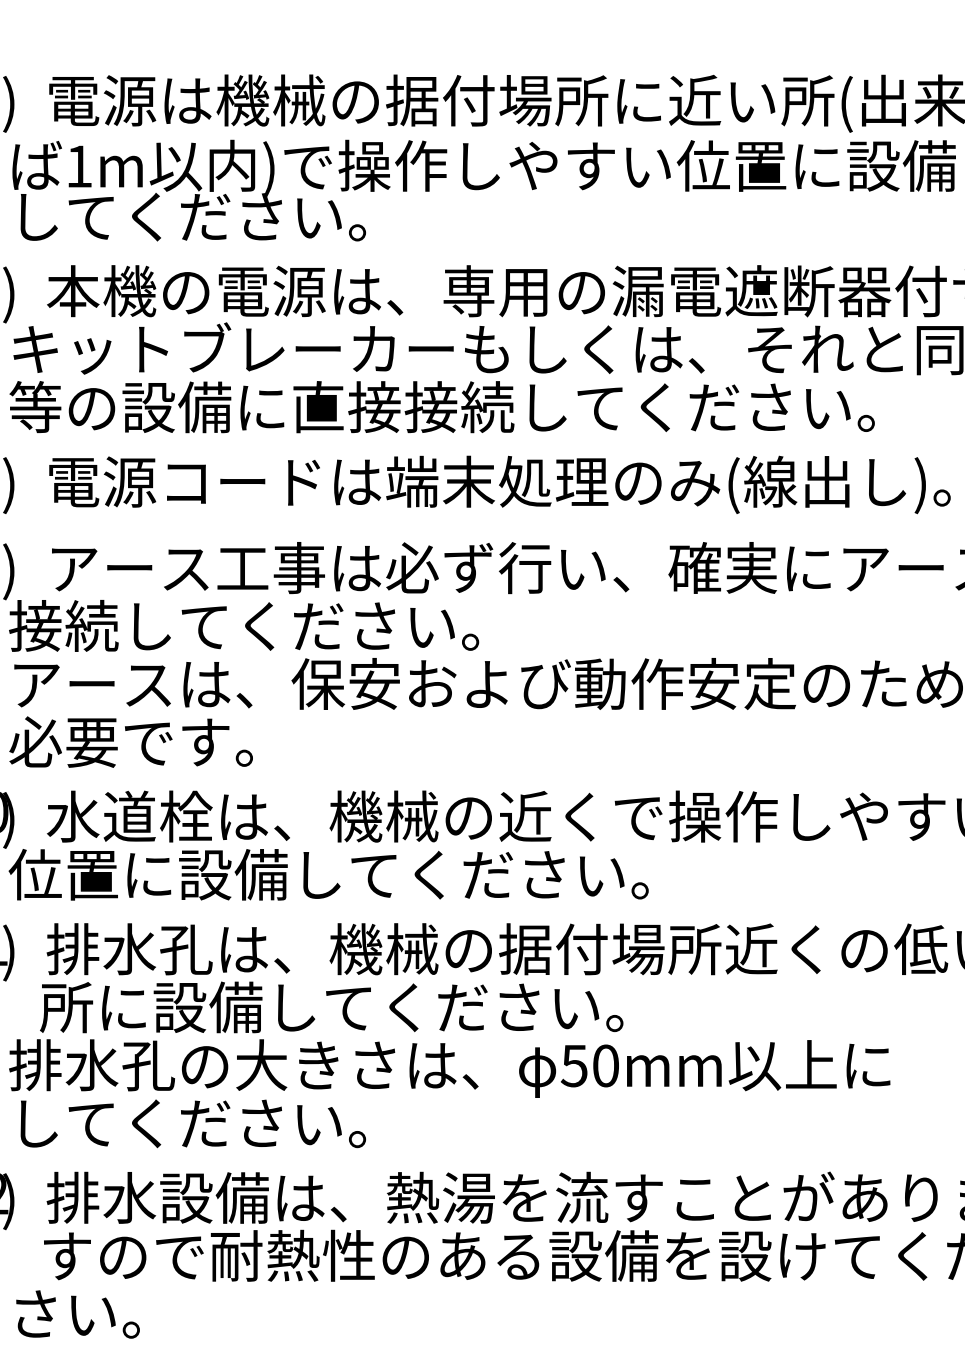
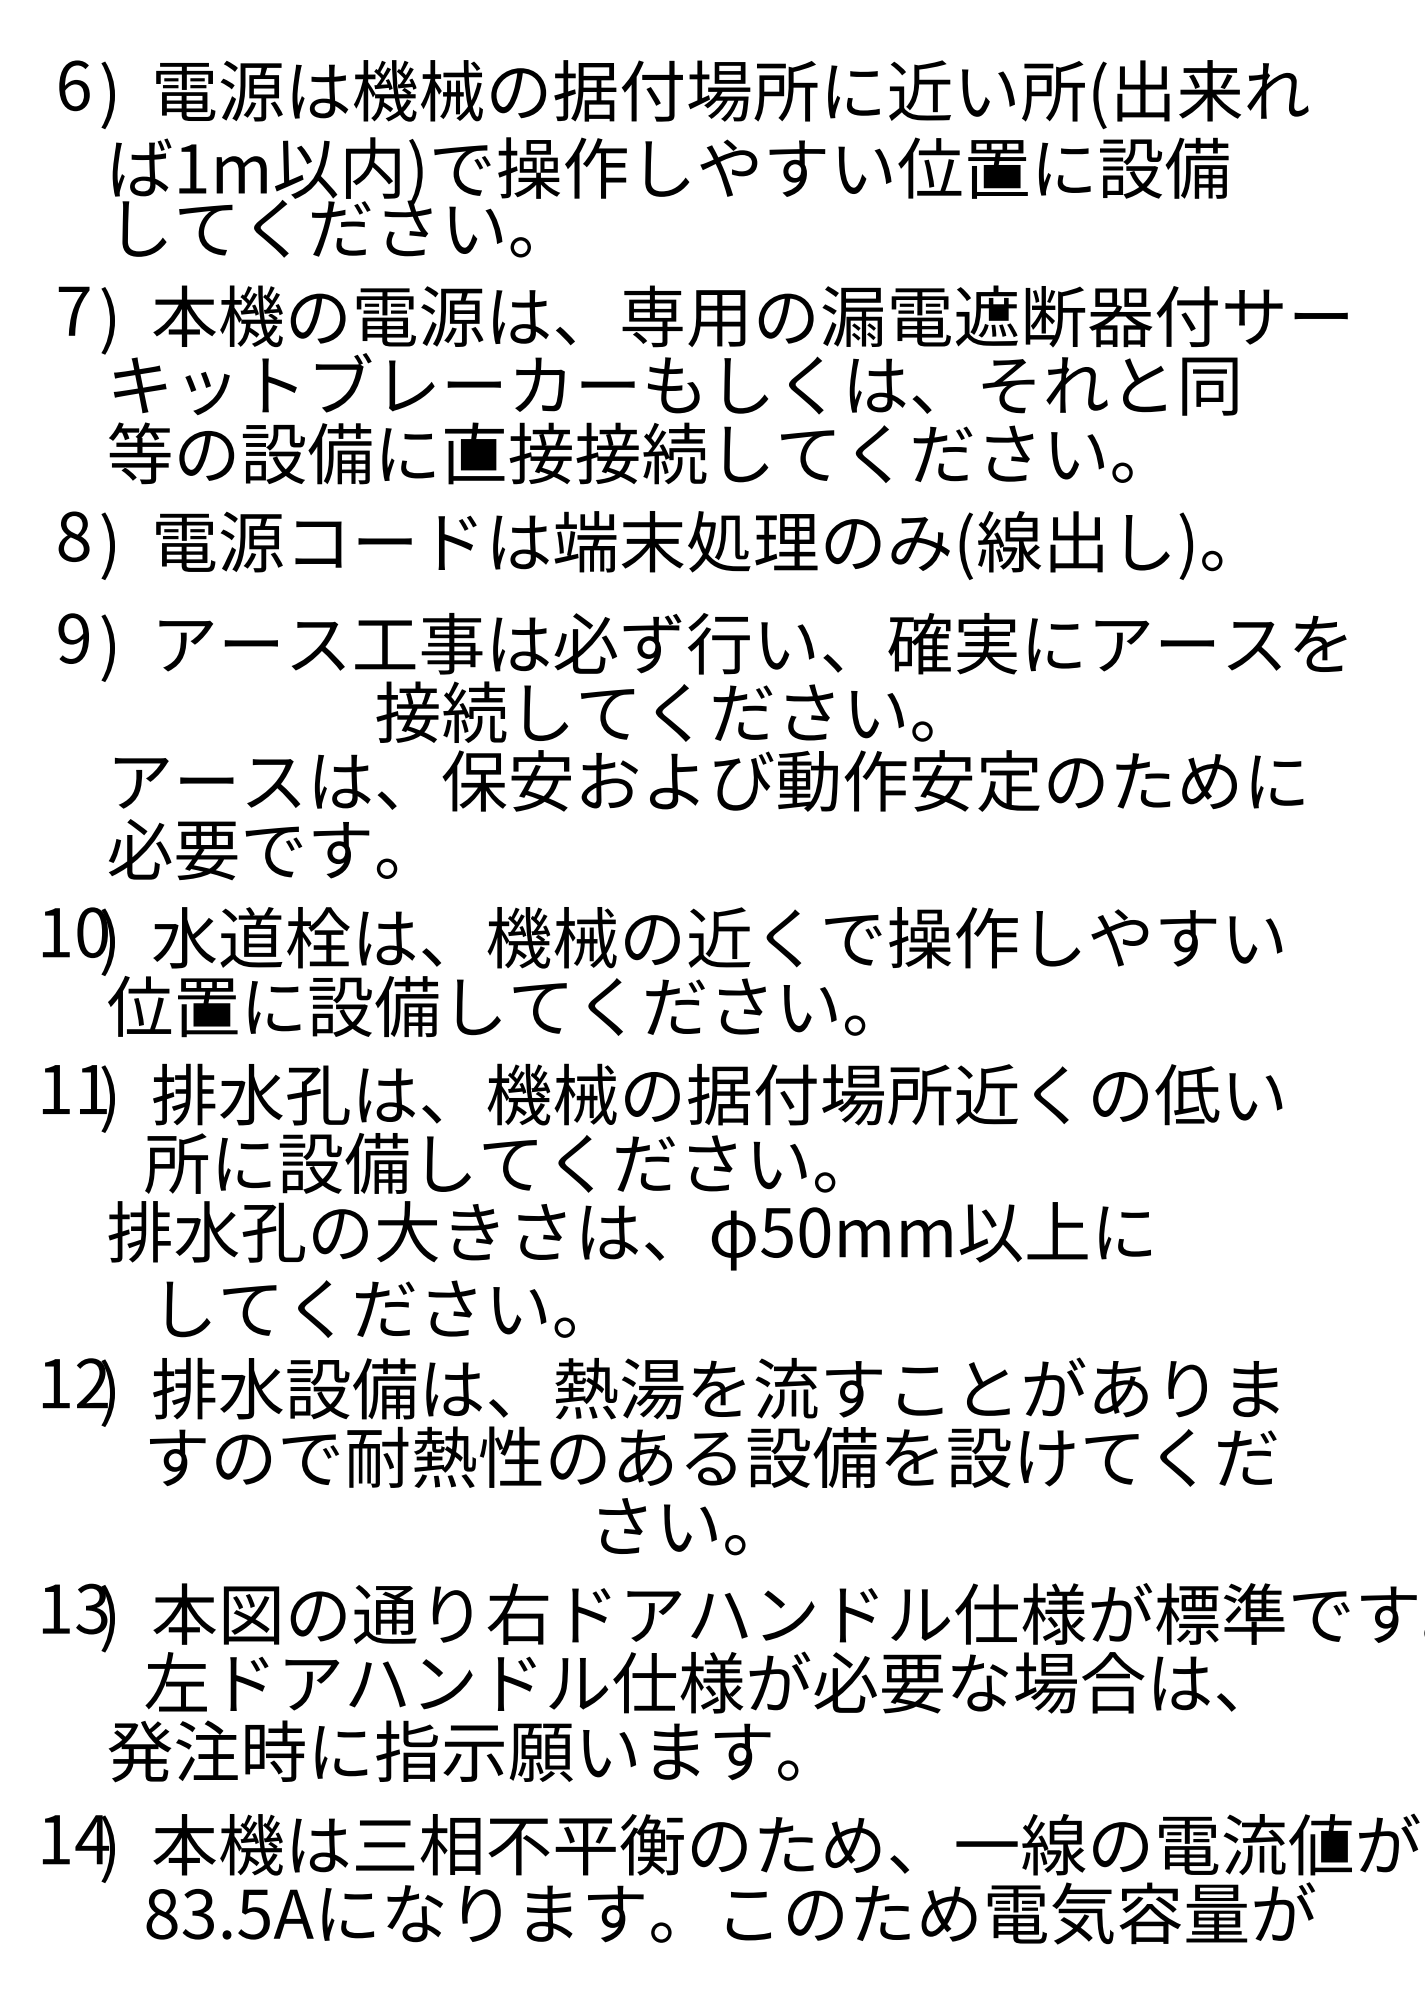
text: (243, 625) -> (654, 711), moved
text: (193, 1123) -> (370, 1308), moved
text: (78, 1314) -> (672, 1526), moved

